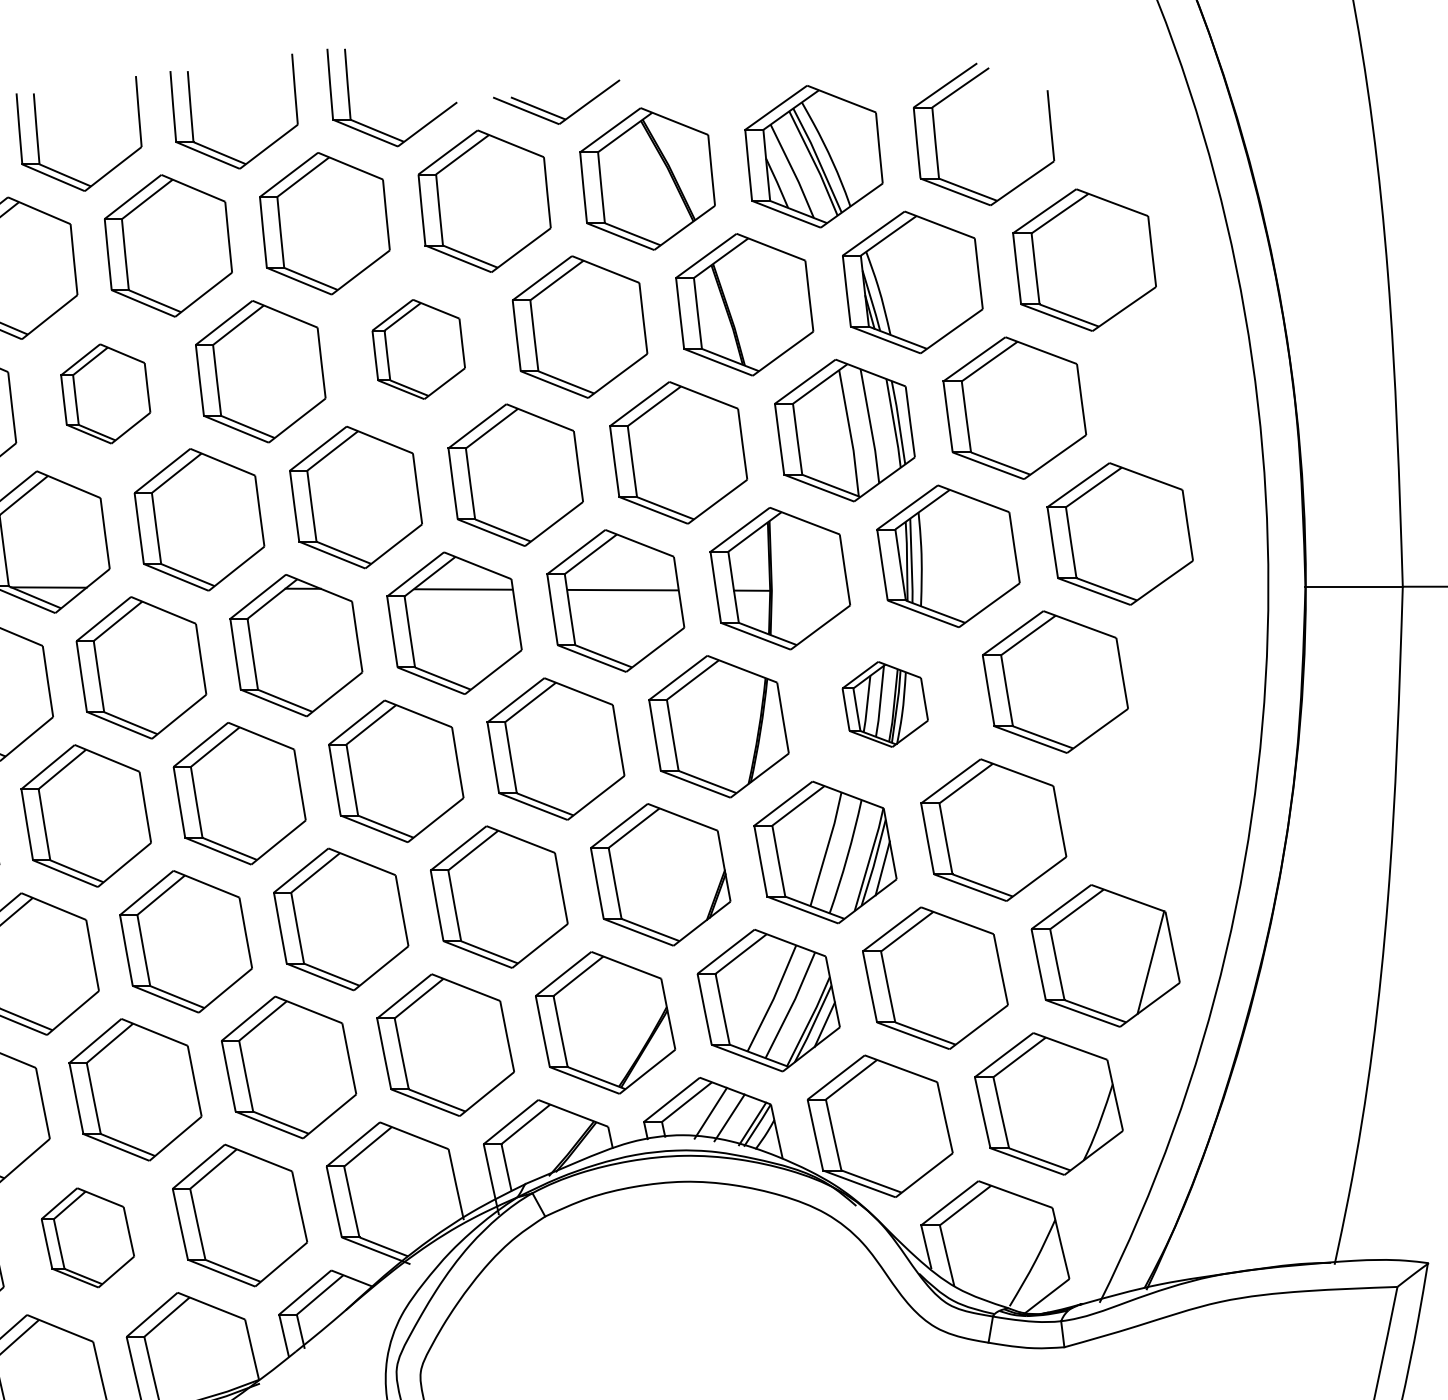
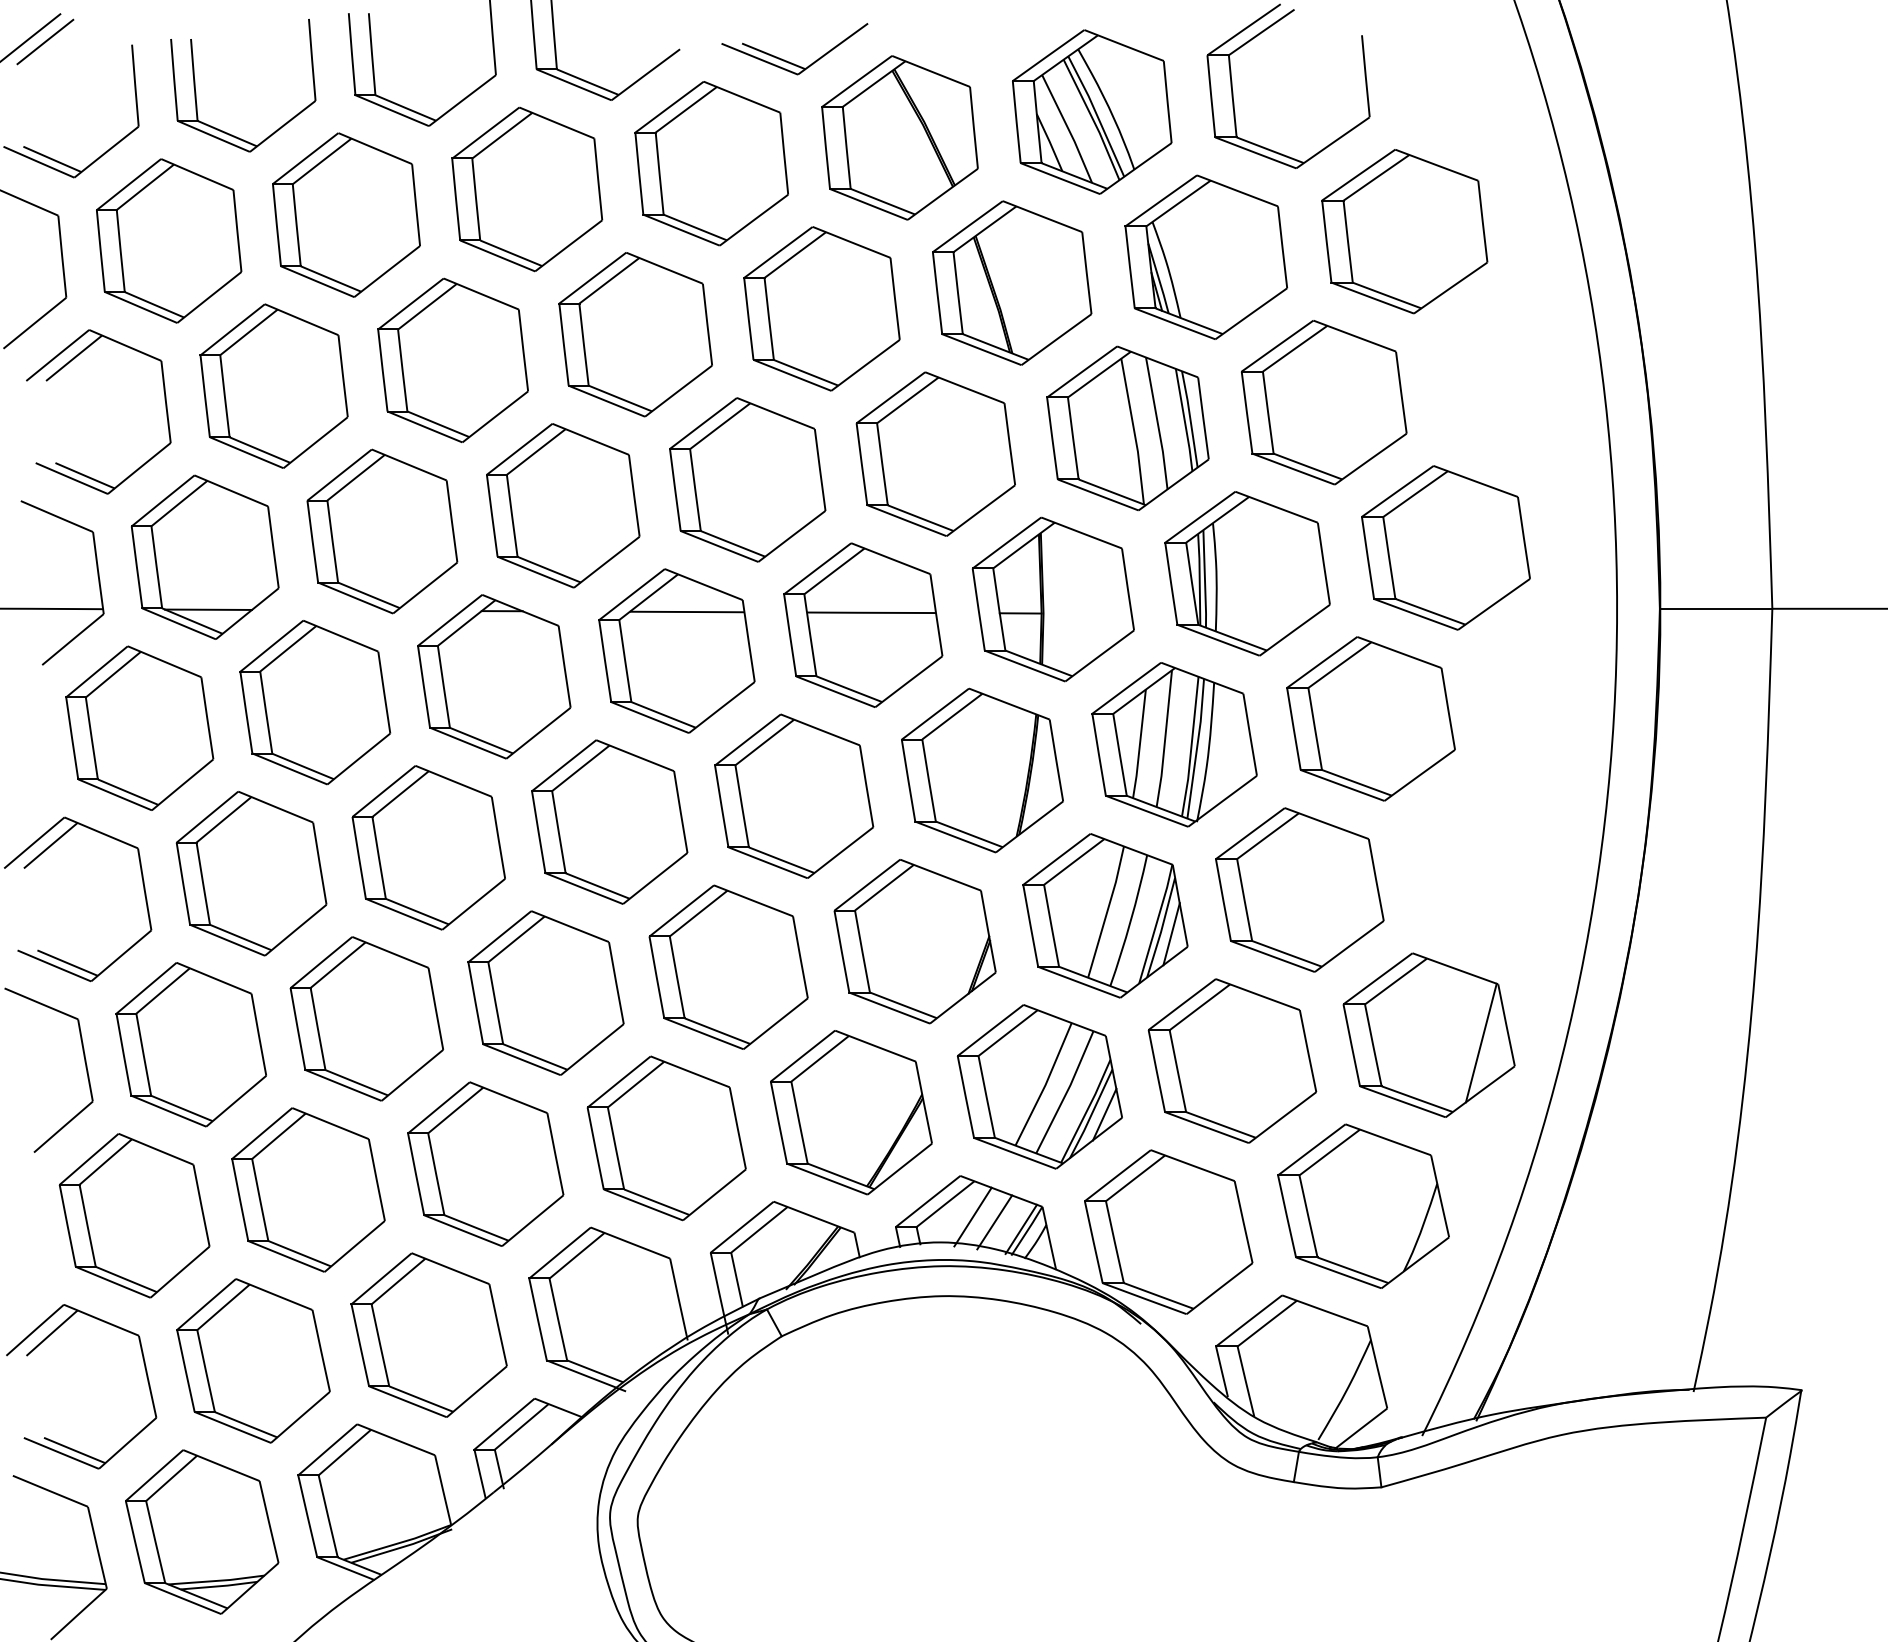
part: (418, 349) -> (635, 334), size x1.43
part: (105, 393) -> (273, 385), size x1.43
part: (885, 704) -> (1174, 744), size x1.67
part: (87, 1237) -> (253, 1360), size x1.43

